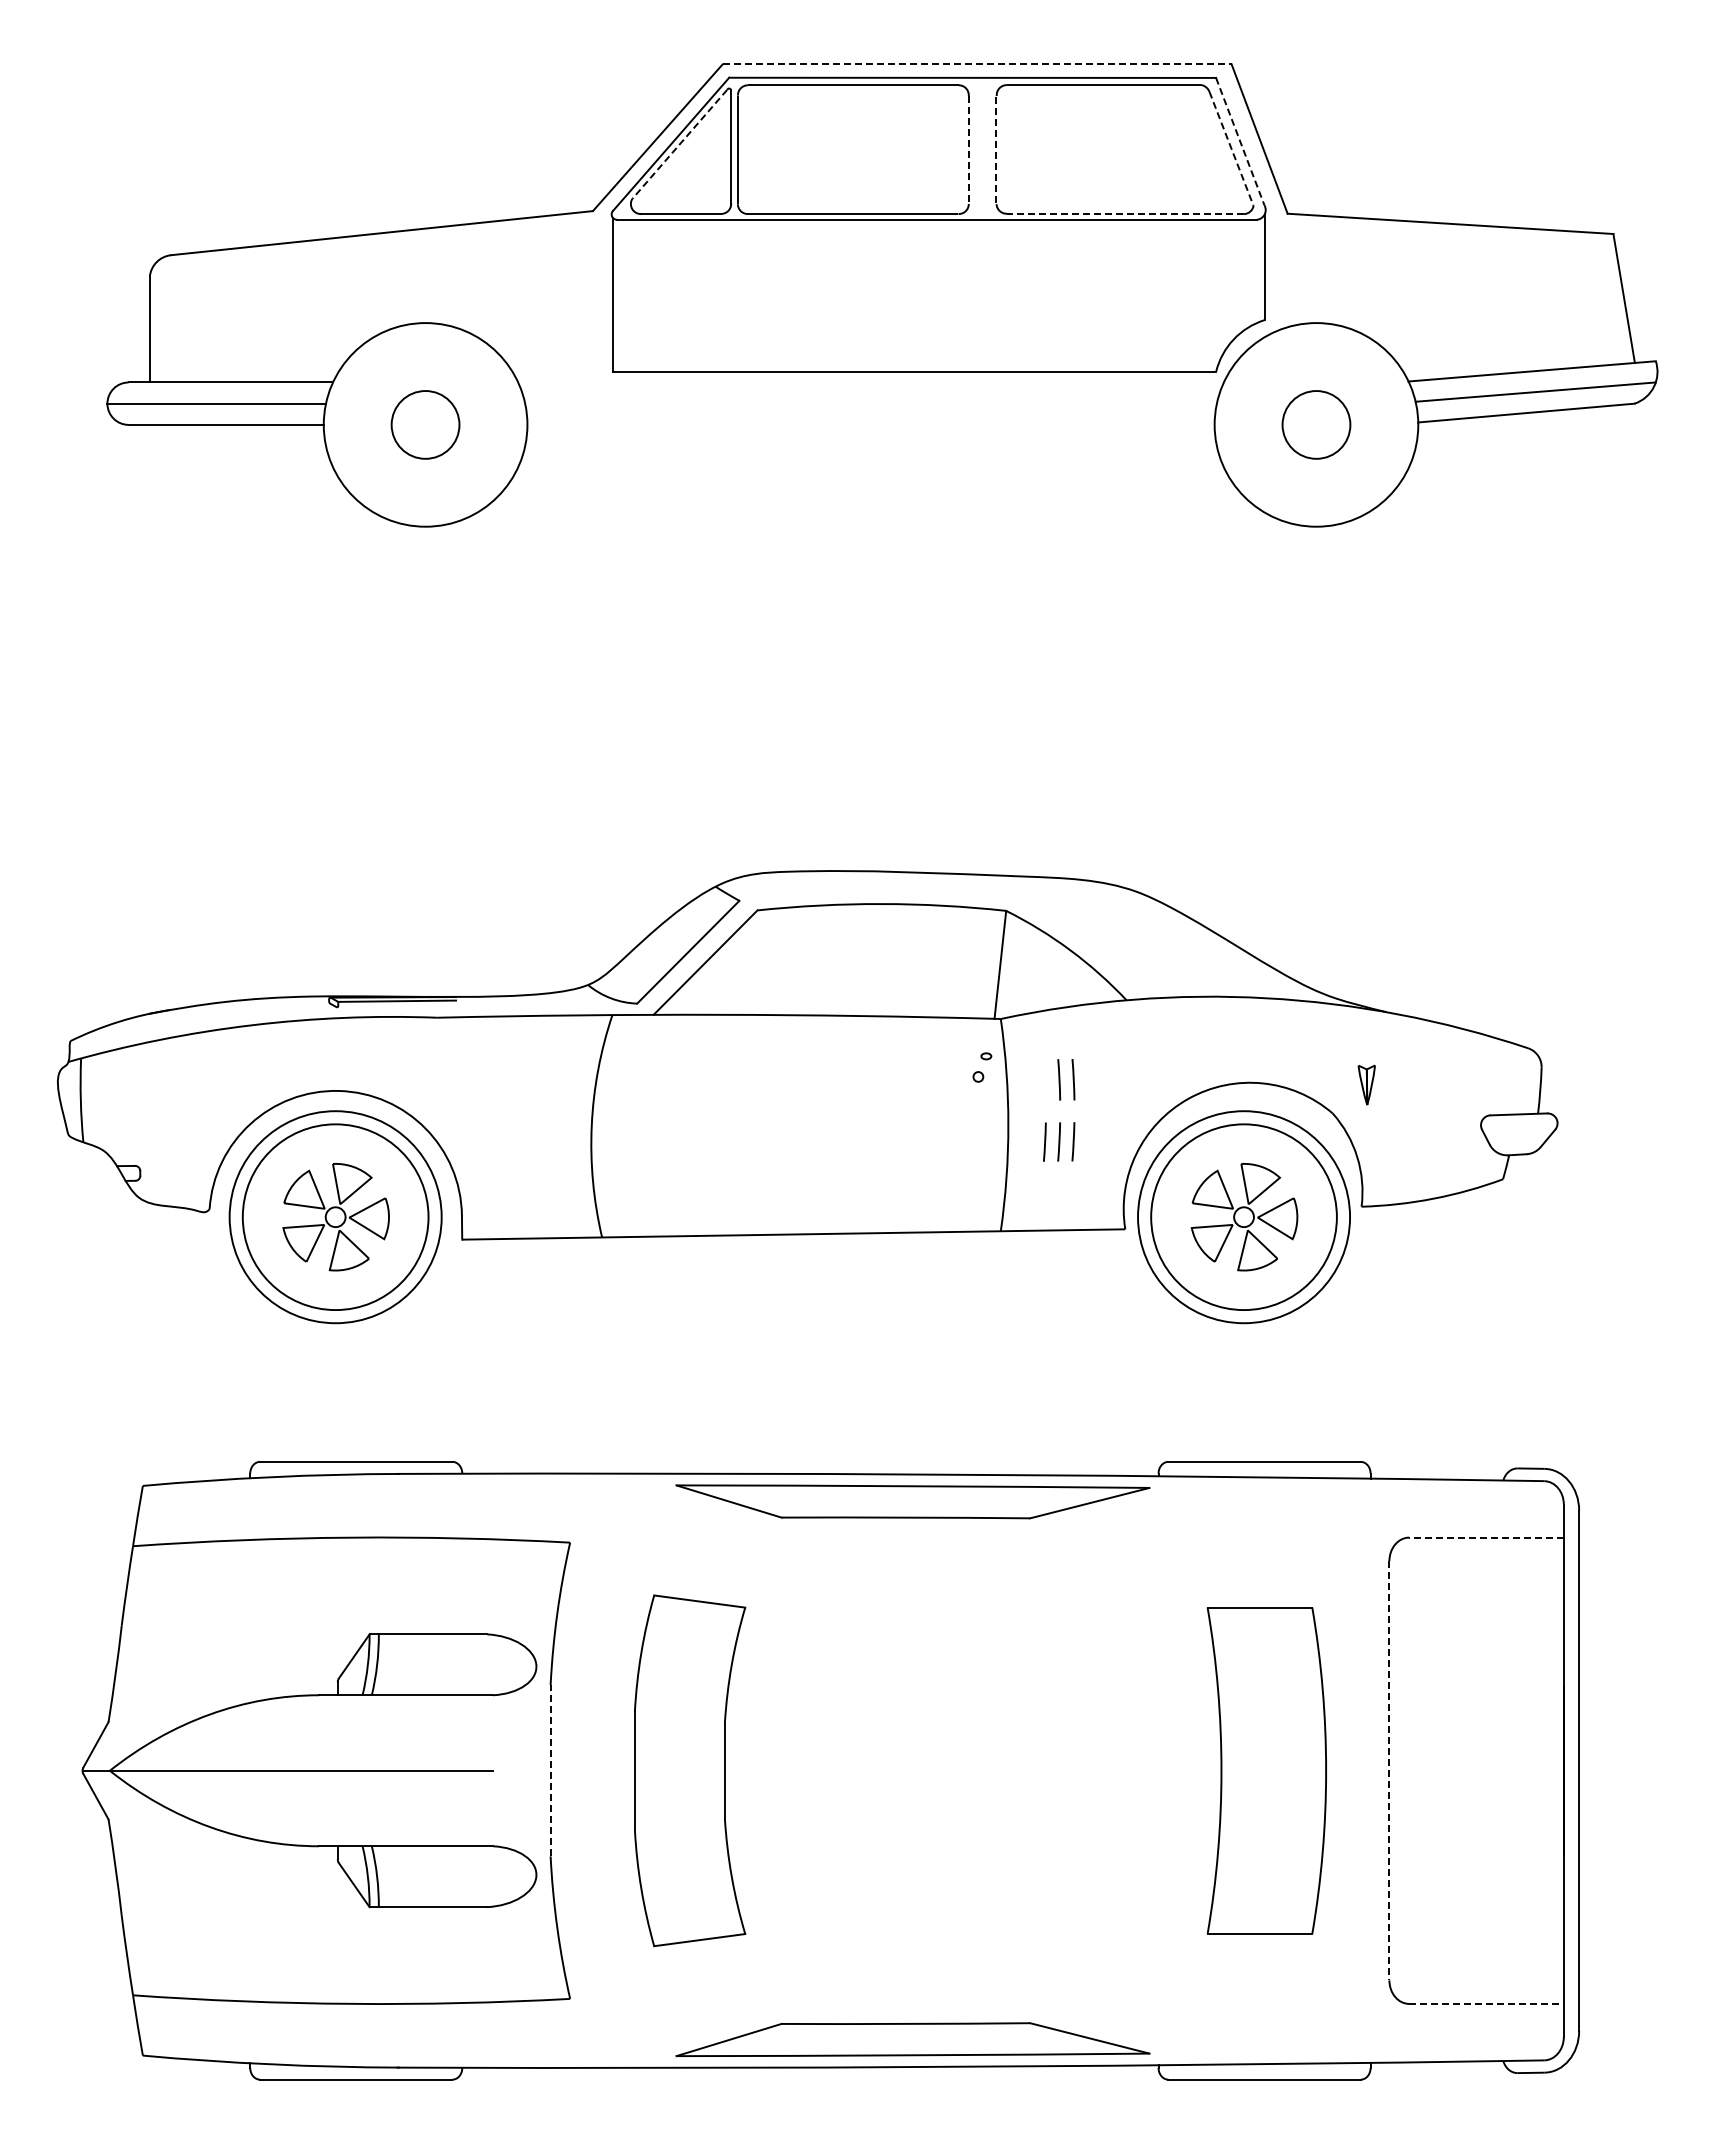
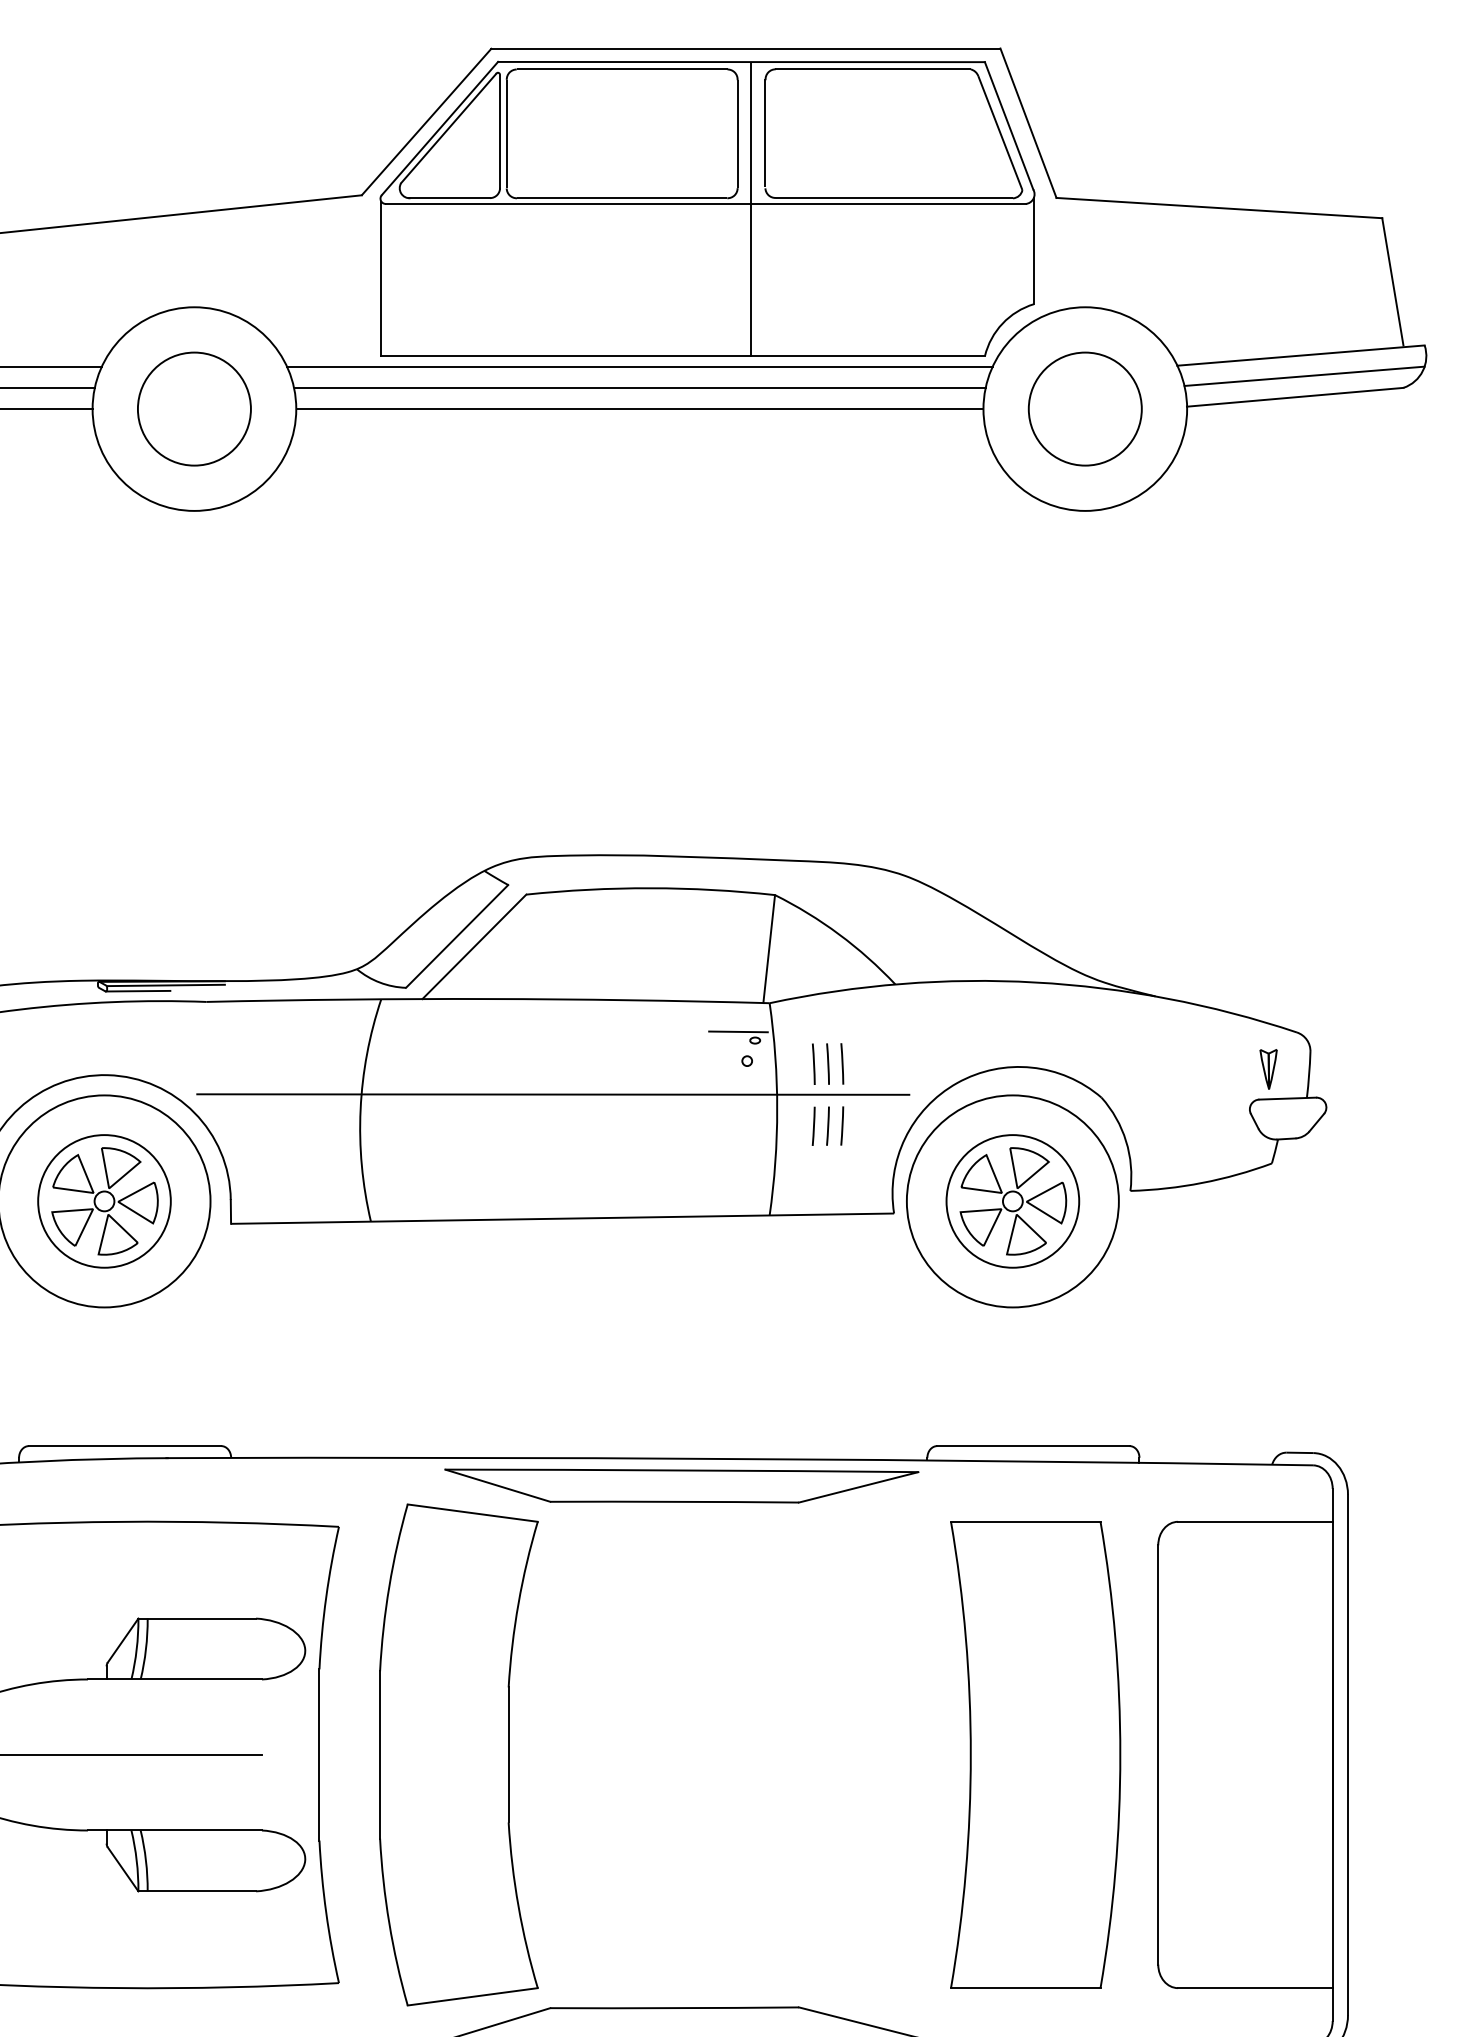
line: (977, 64) -> (746, 48), dashed -> solid
line: (1240, 142) -> (1009, 126), dashed -> solid
line: (679, 144) -> (448, 128), dashed -> solid
line: (996, 148) -> (765, 132), dashed -> solid
line: (968, 149) -> (737, 133), dashed -> solid
line: (1231, 149) -> (1000, 133), dashed -> solid
line: (1125, 214) -> (894, 198), dashed -> solid
line: (982, 224) -> (751, 208), added
line: (871, 382) -> (640, 366), added
line: (870, 403) -> (639, 387), added
circle: (425, 424) -> (194, 408), size x1.67
line: (871, 424) -> (640, 408), added
circle: (1316, 424) -> (1085, 408), size x1.67
line: (369, 1006) -> (138, 990), added
line: (969, 1047) -> (738, 1031), added
line: (1044, 1079) -> (813, 1063), added
part: (1366, 1084) -> (1268, 1068), moved
line: (784, 1110) -> (553, 1094), added
circle: (335, 1216) -> (104, 1200), size x0.71
circle: (1243, 1216) -> (1012, 1200), size x0.71
line: (1486, 1537) -> (1255, 1521), dashed -> solid
line: (550, 1770) -> (319, 1754), dashed -> solid
part: (689, 1770) -> (458, 1754), size x1.43
part: (1266, 1770) -> (1035, 1754), size x1.43
line: (1389, 1770) -> (1158, 1754), dashed -> solid
line: (1487, 2003) -> (1256, 1987), dashed -> solid

